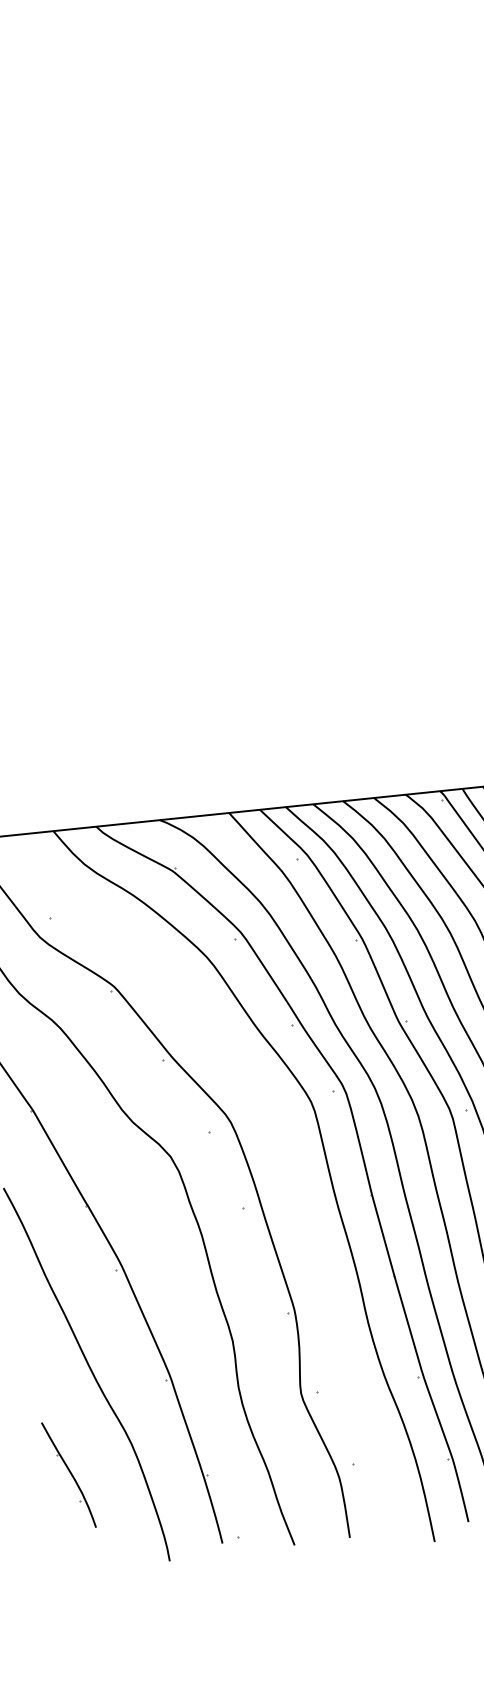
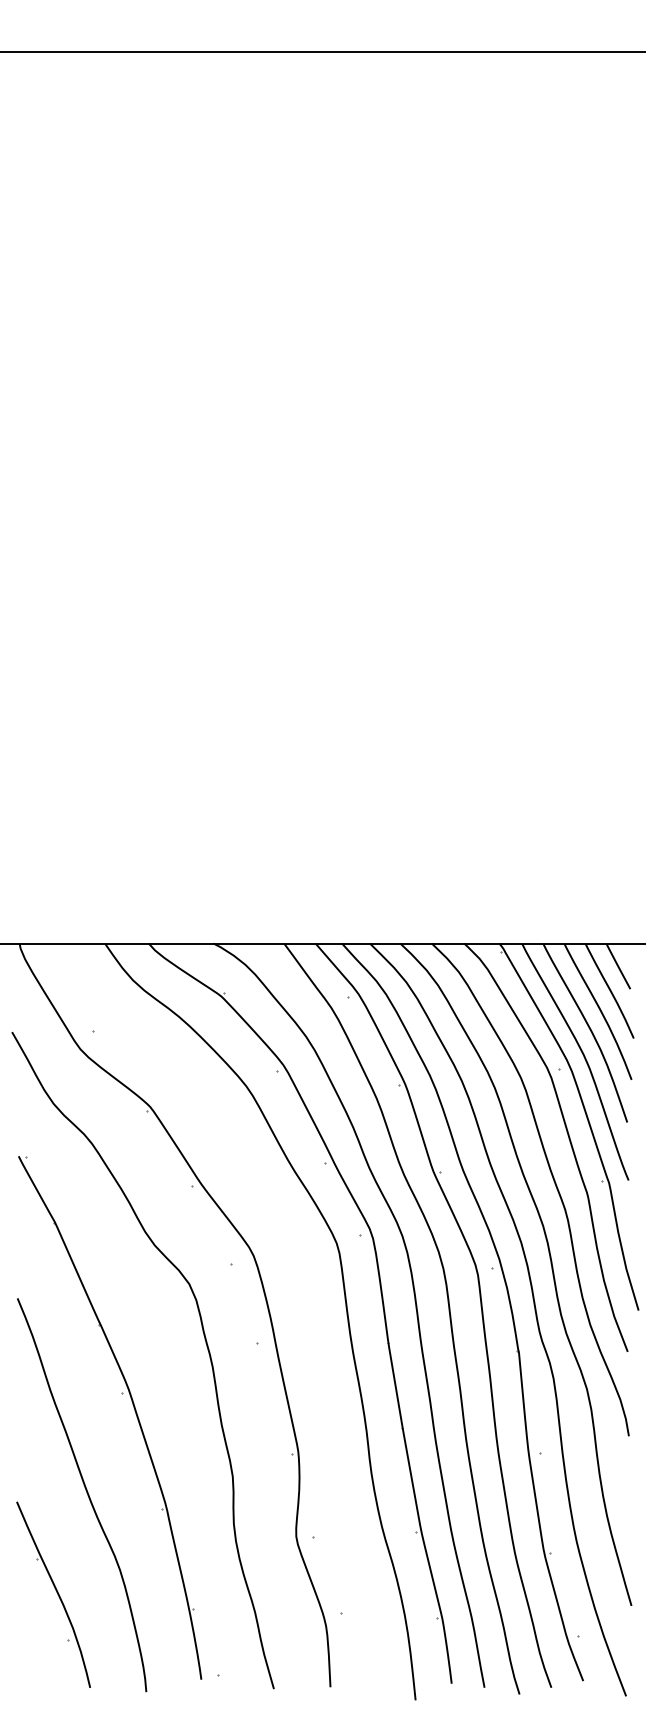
part: (68, 1474) -> (53, 1594), size x1.67

